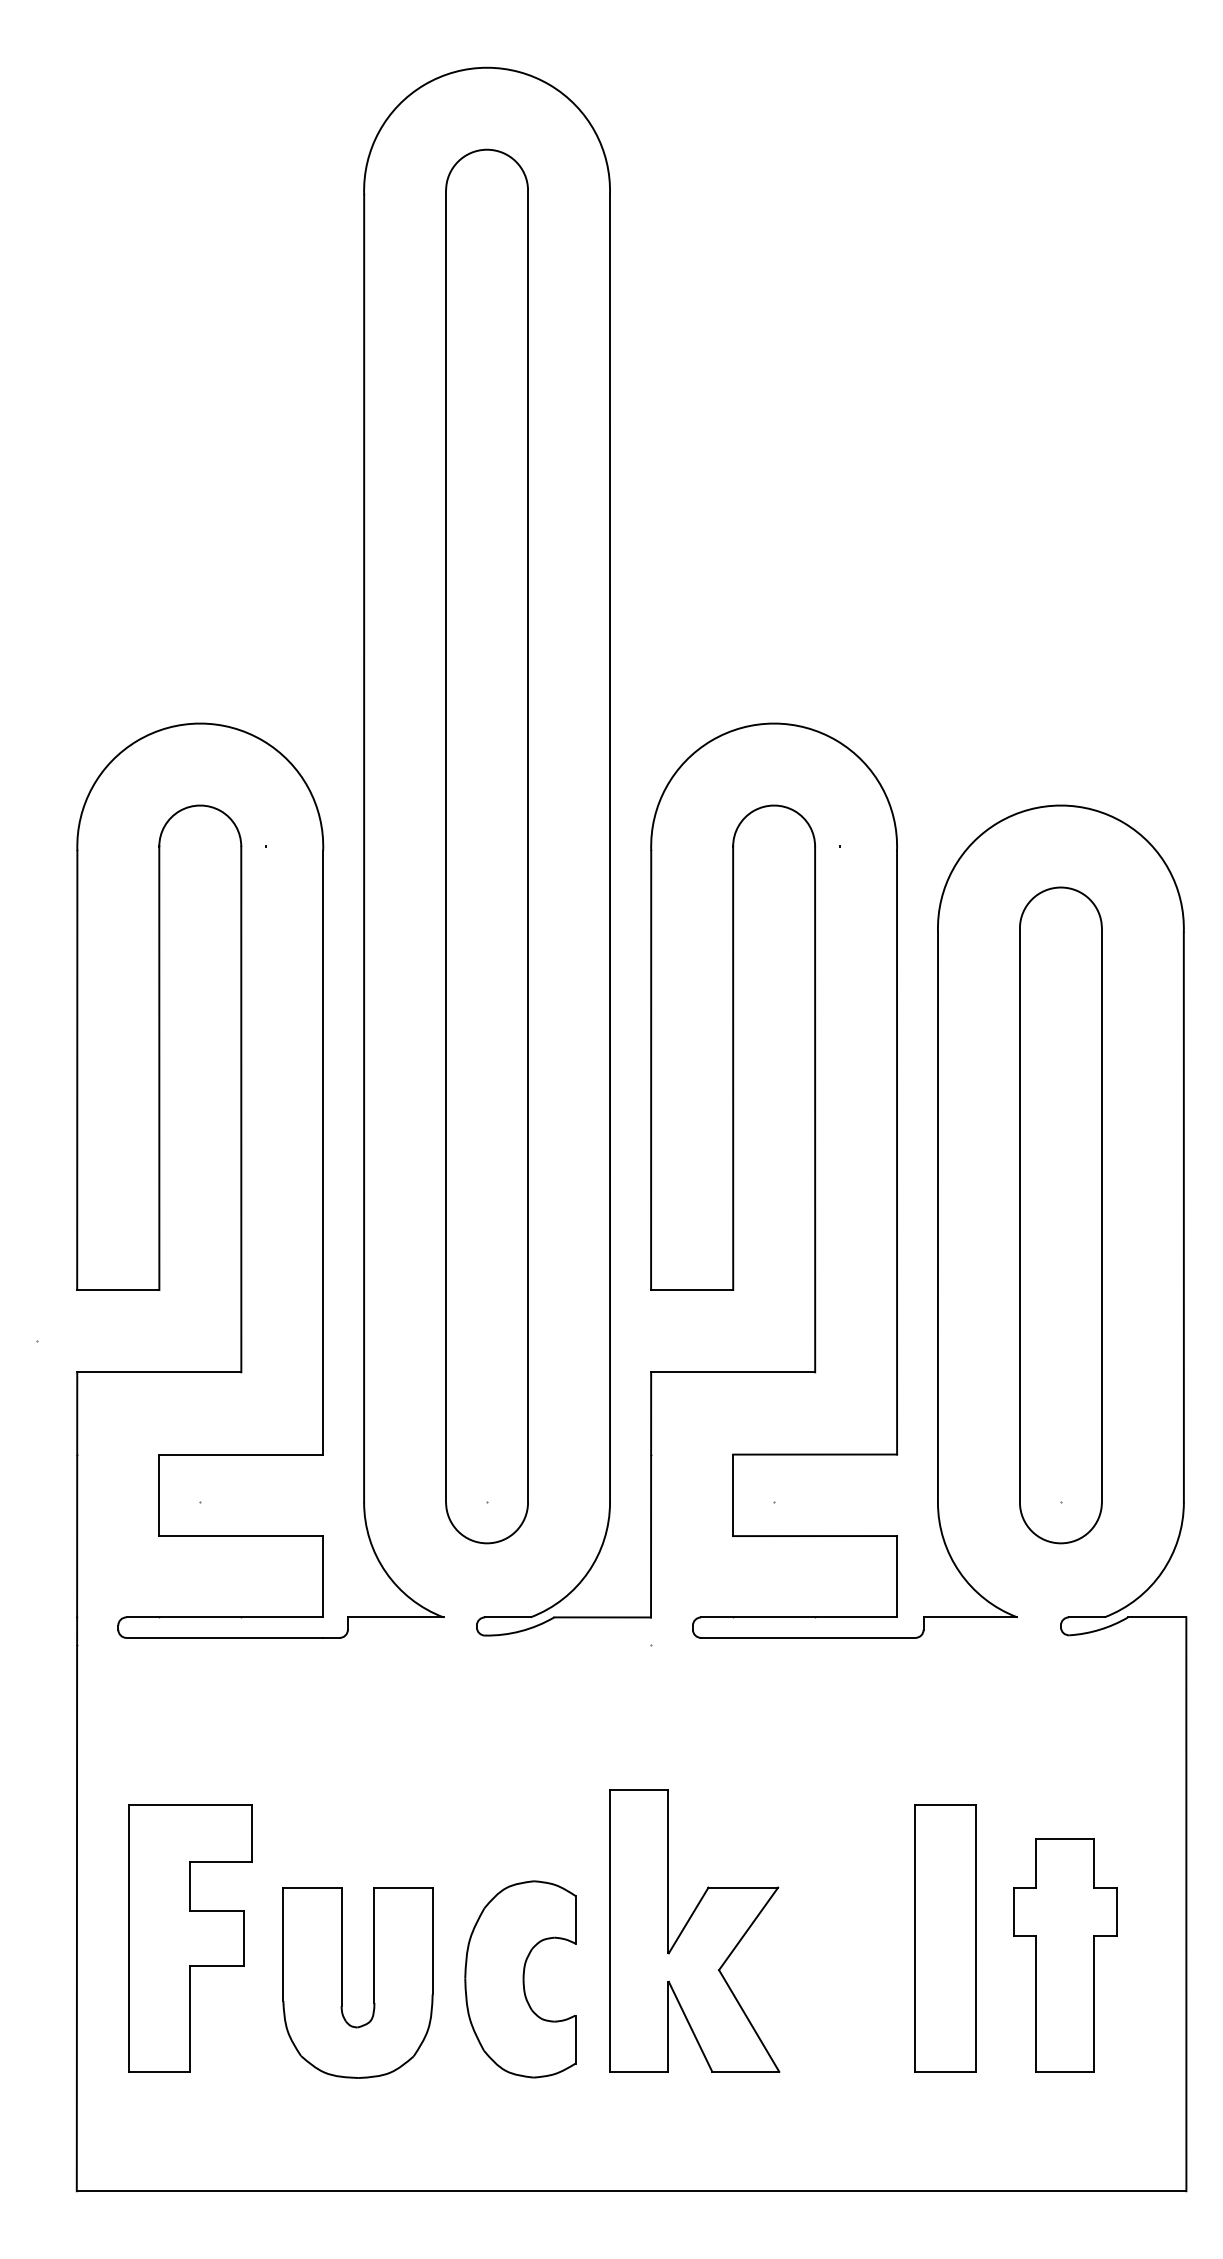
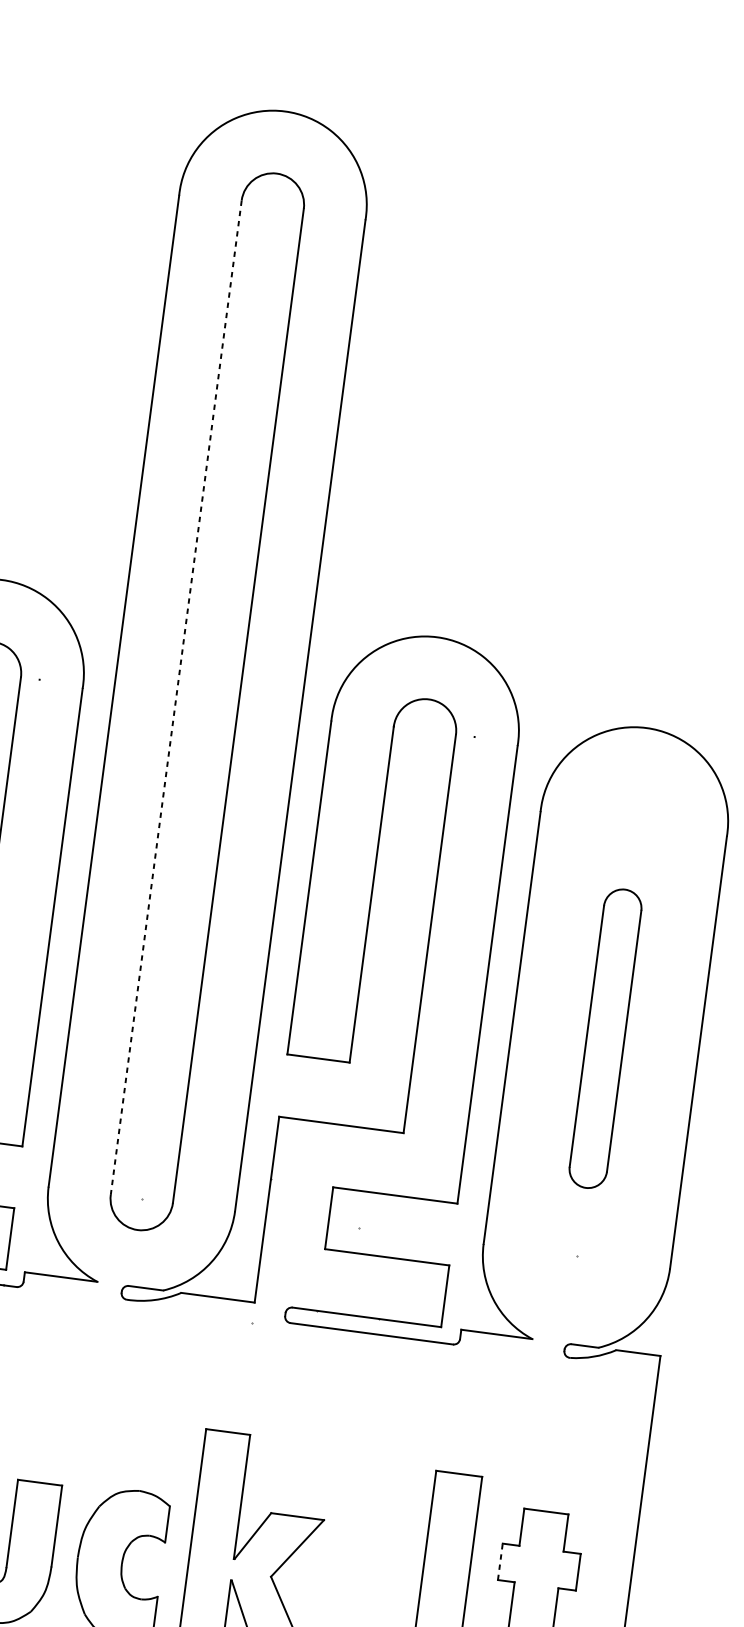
line: (446, 846) -> (176, 697), solid -> dashed
part: (1060, 1215) -> (605, 1038), size x0.6
line: (1013, 1911) -> (500, 1561), solid -> dashed

